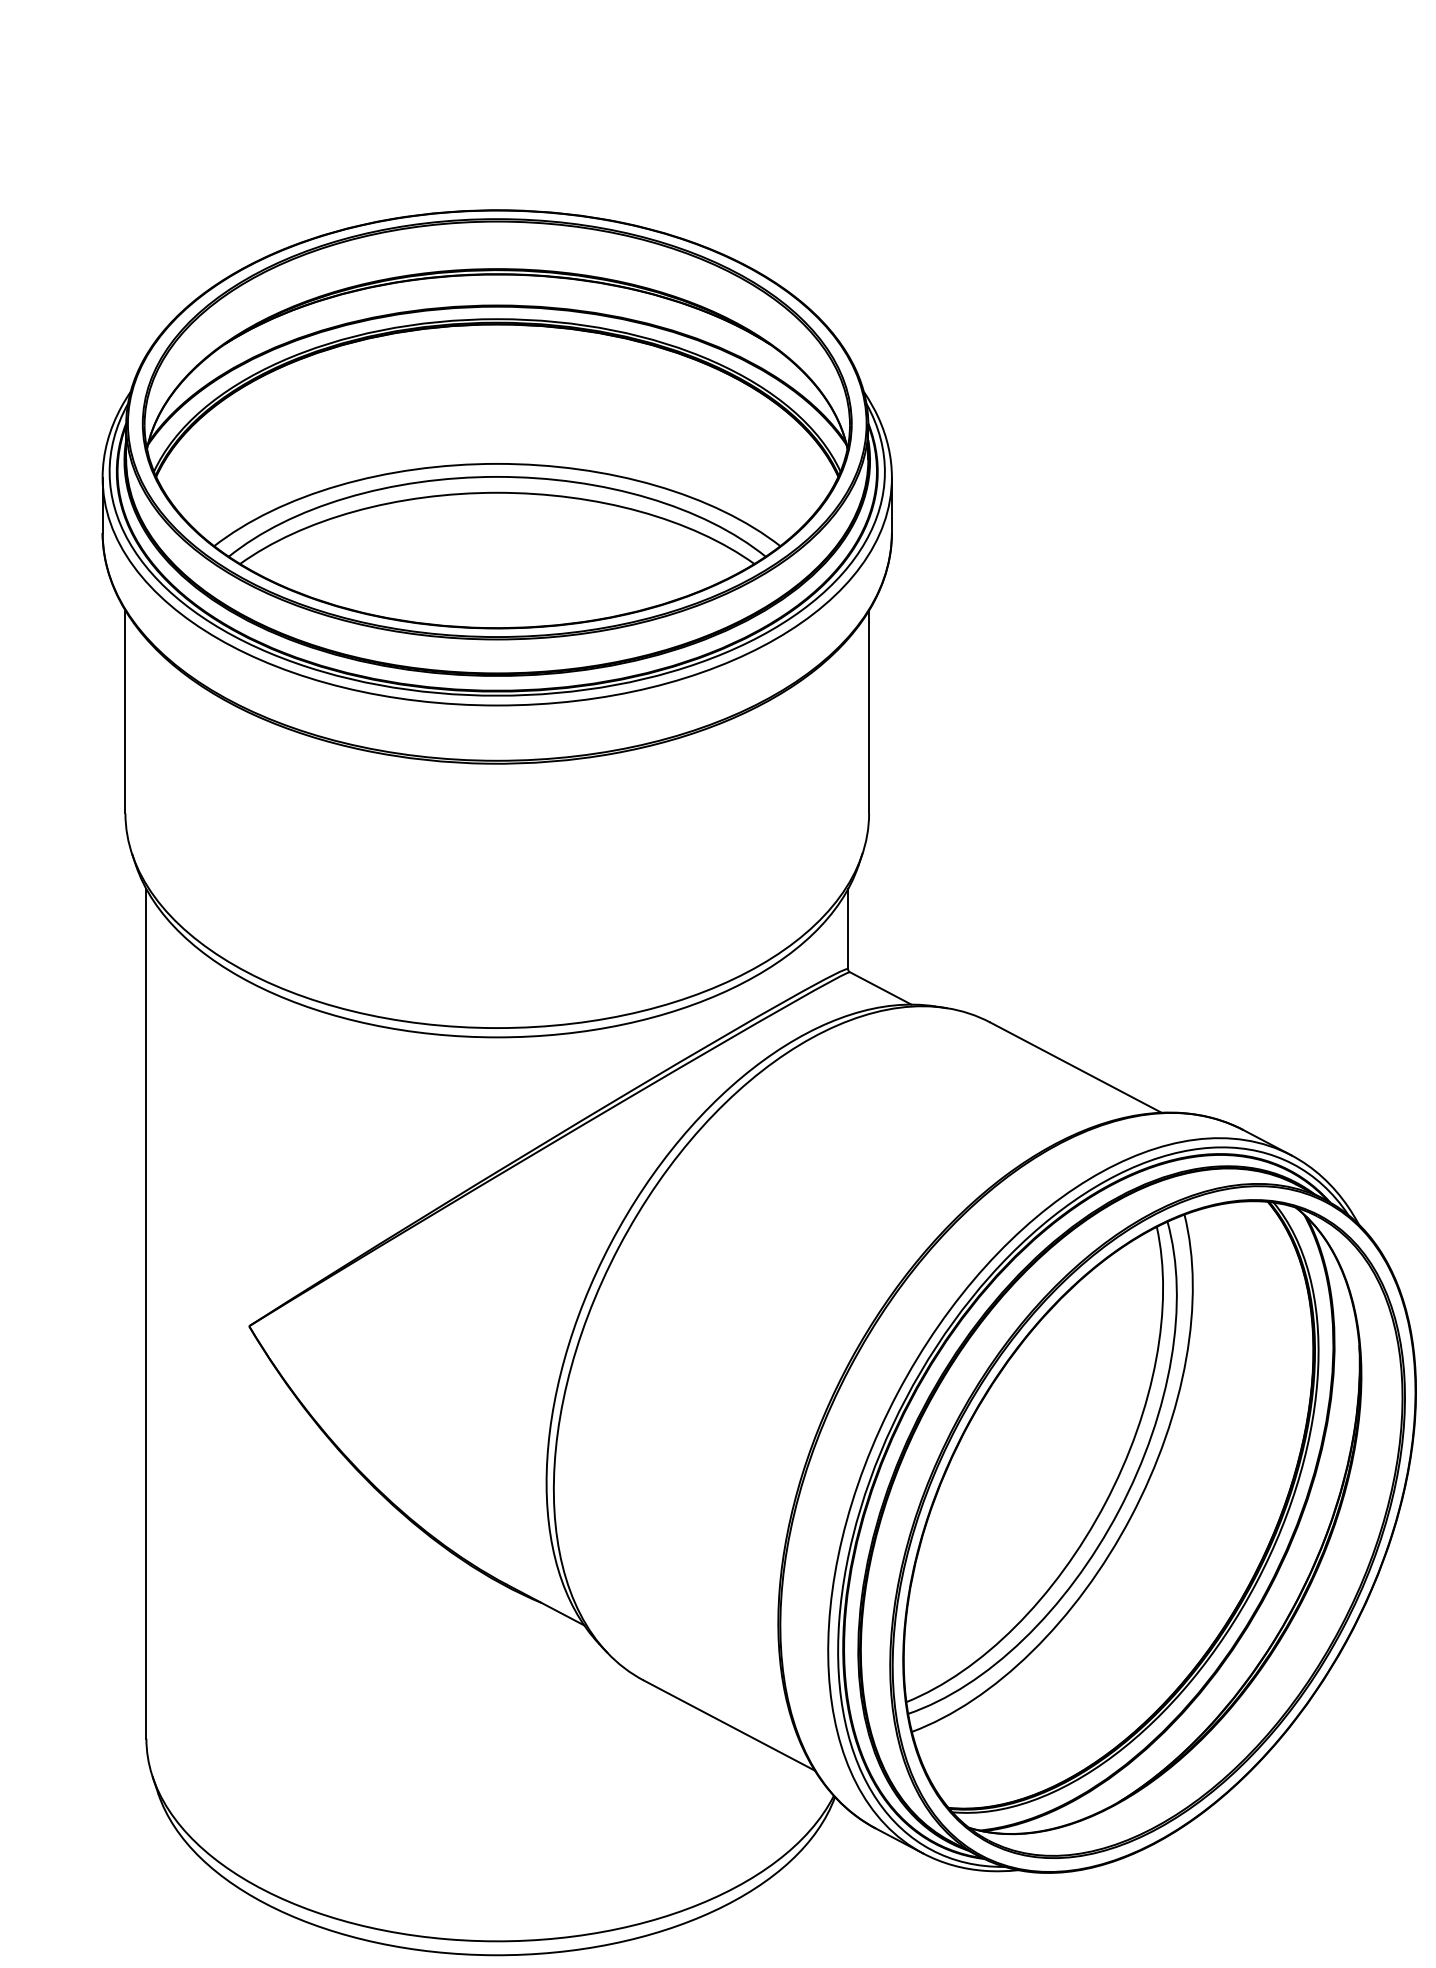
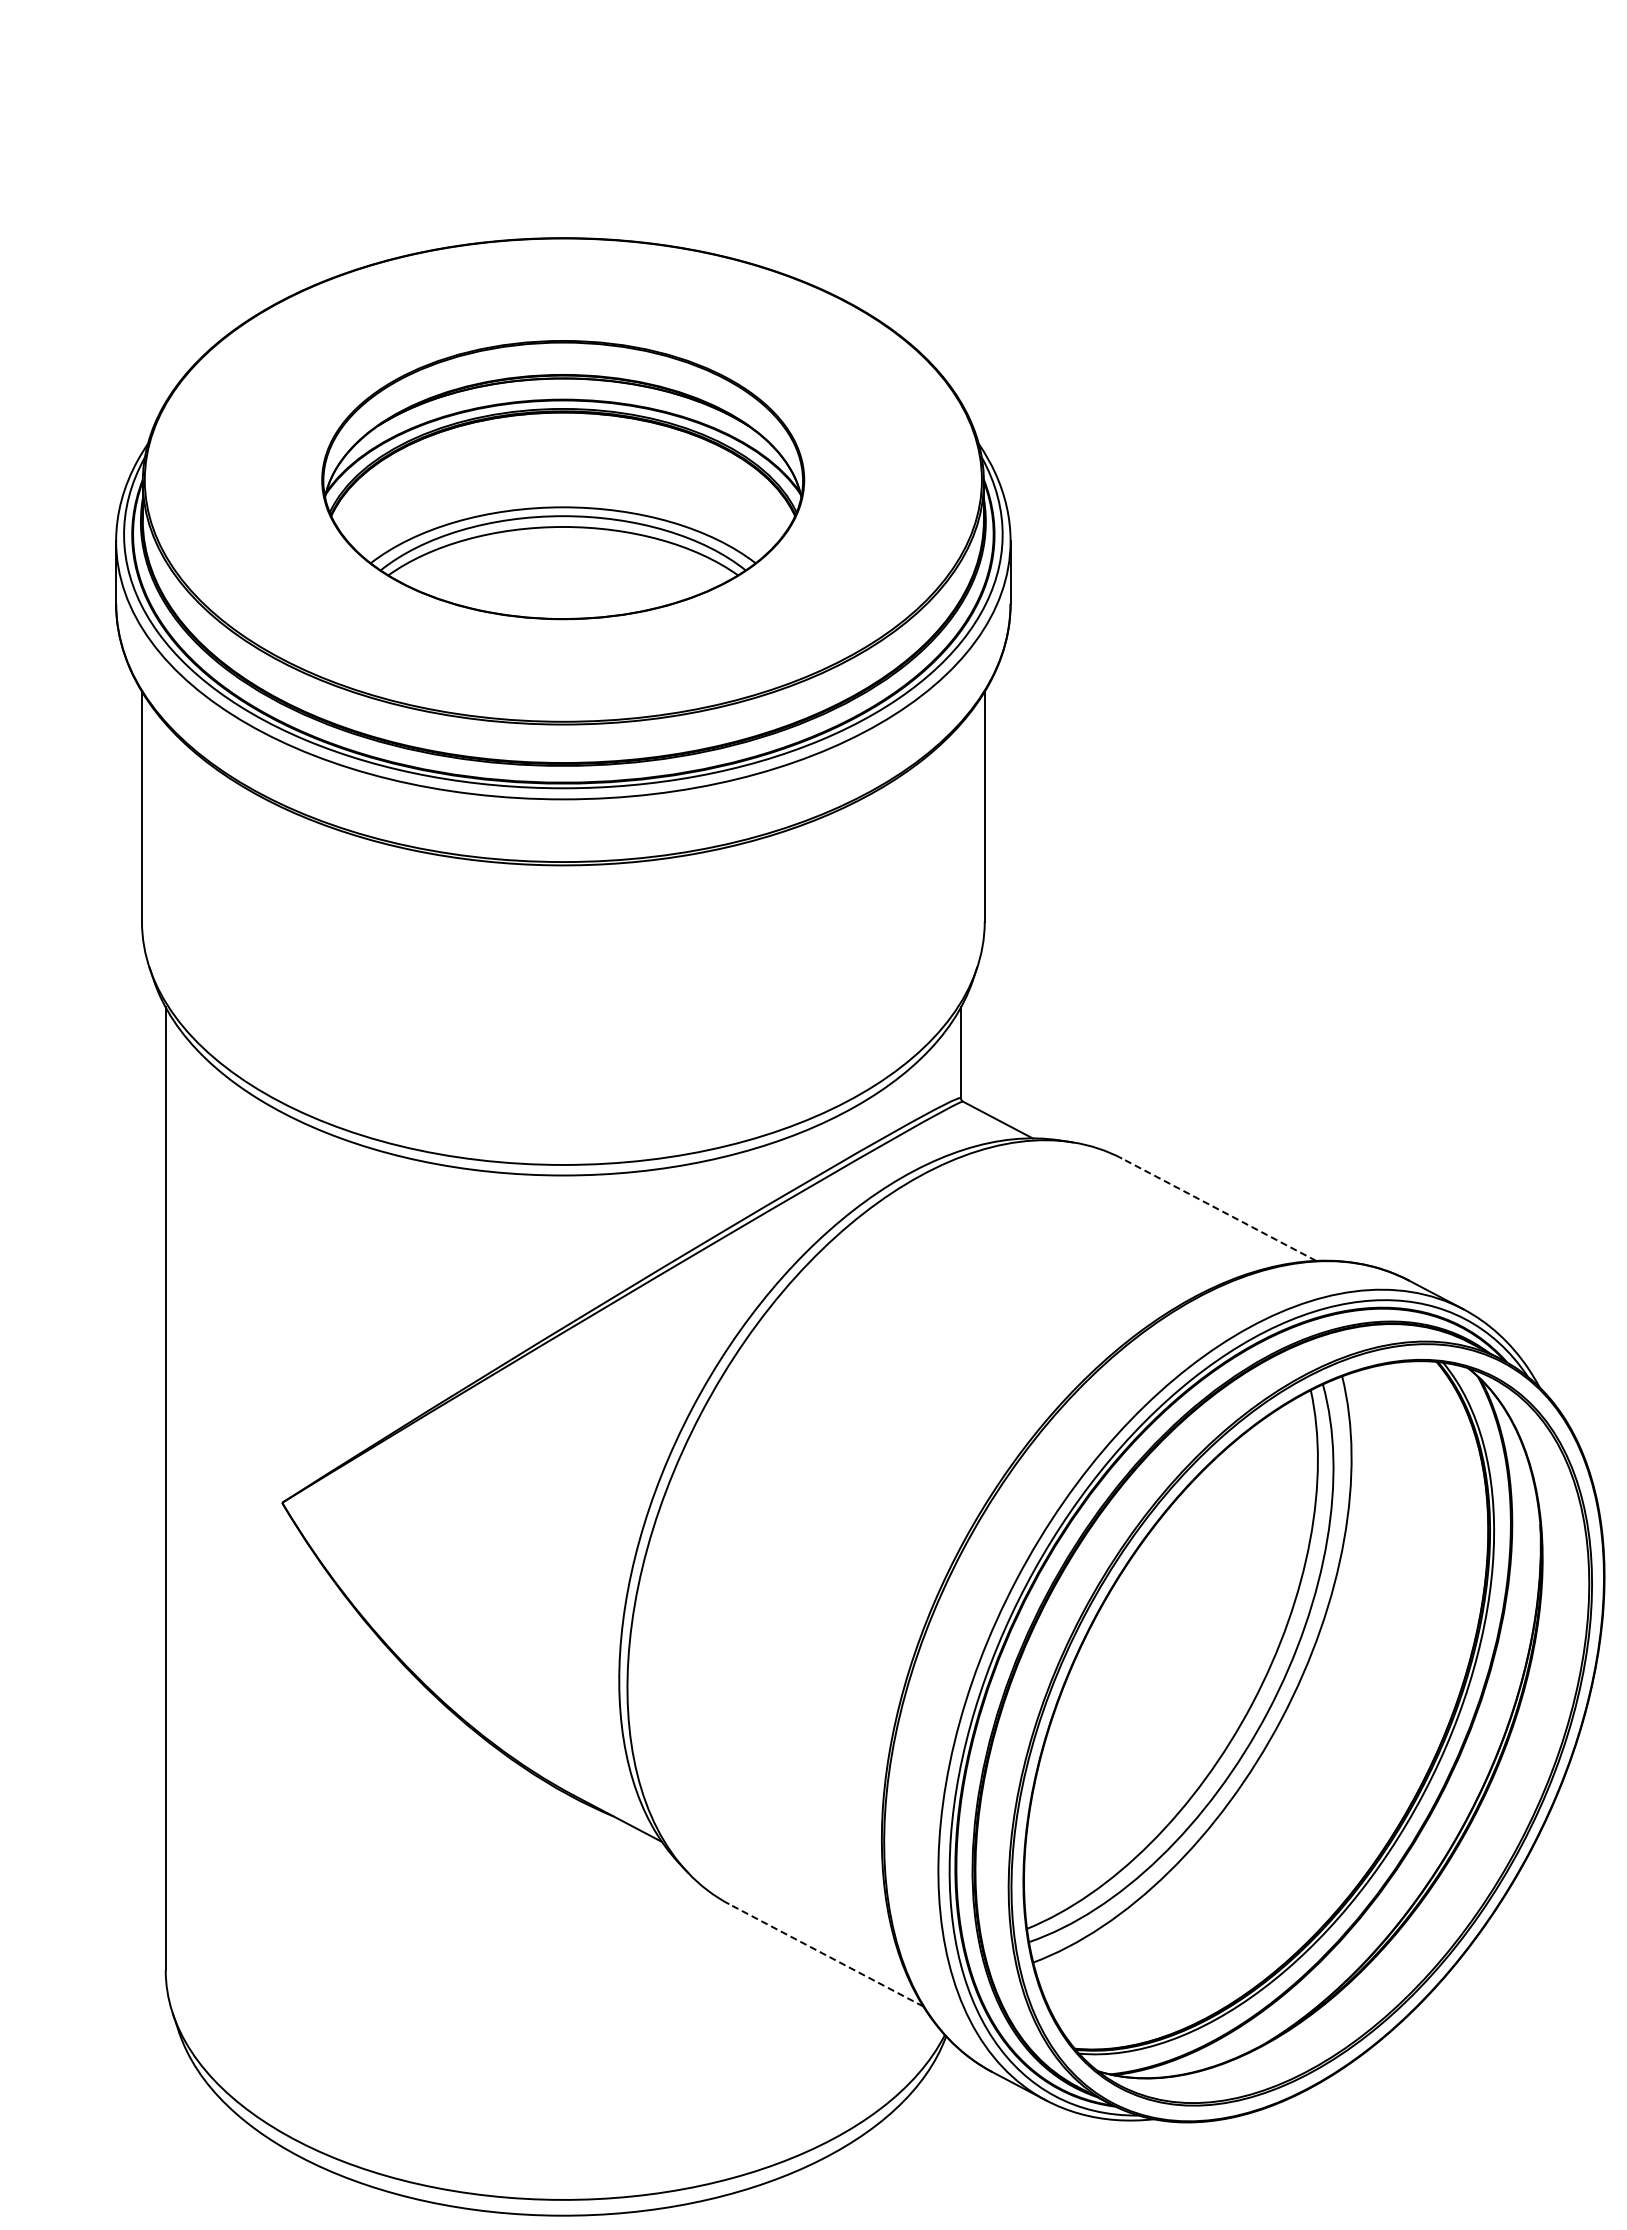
part: (496, 423) -> (562, 479), size x0.6
line: (1076, 1067) -> (1219, 1209), solid -> dashed
line: (729, 1725) -> (826, 1955), solid -> dashed

